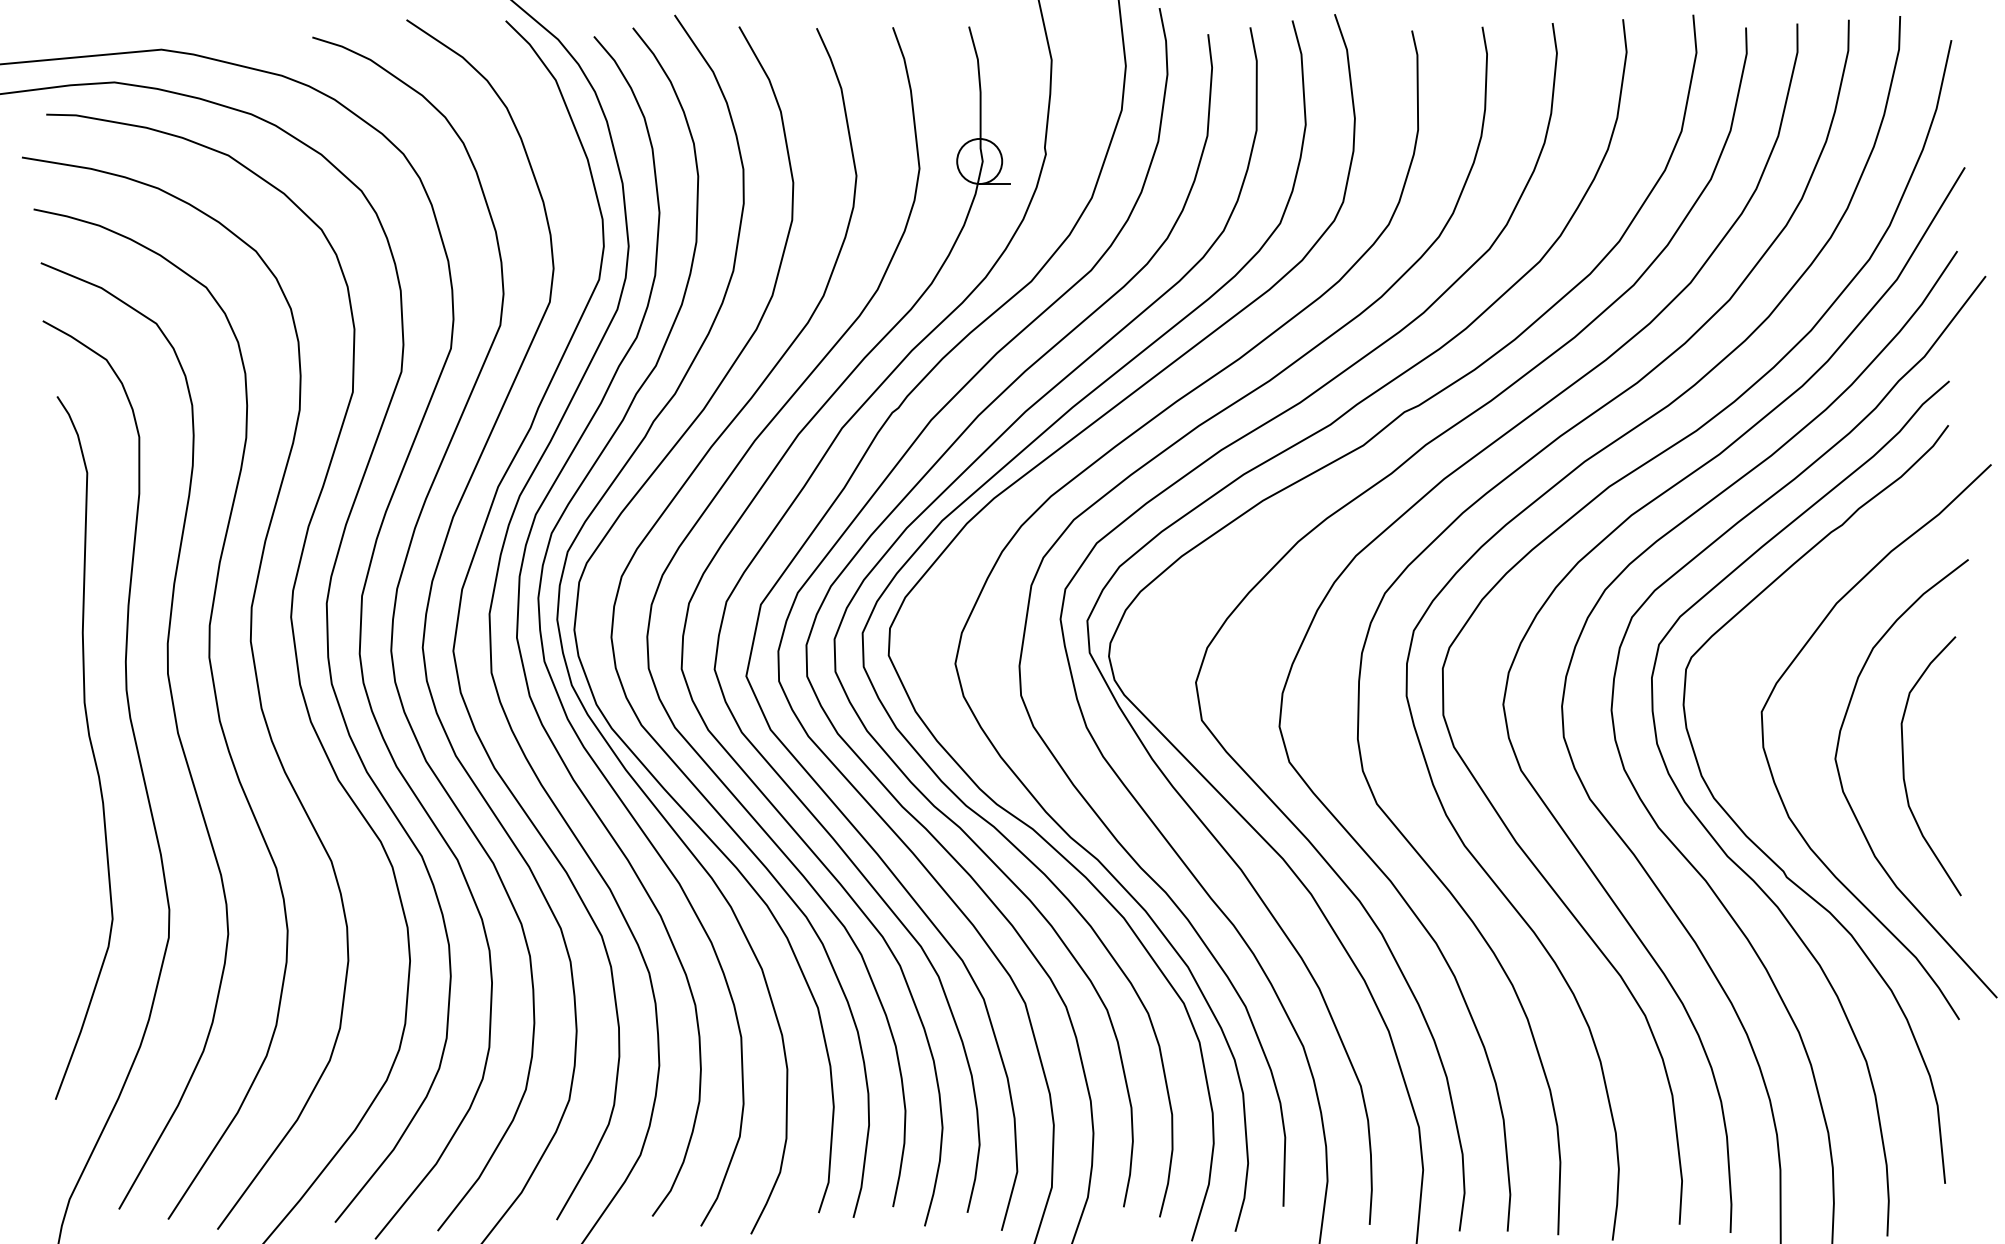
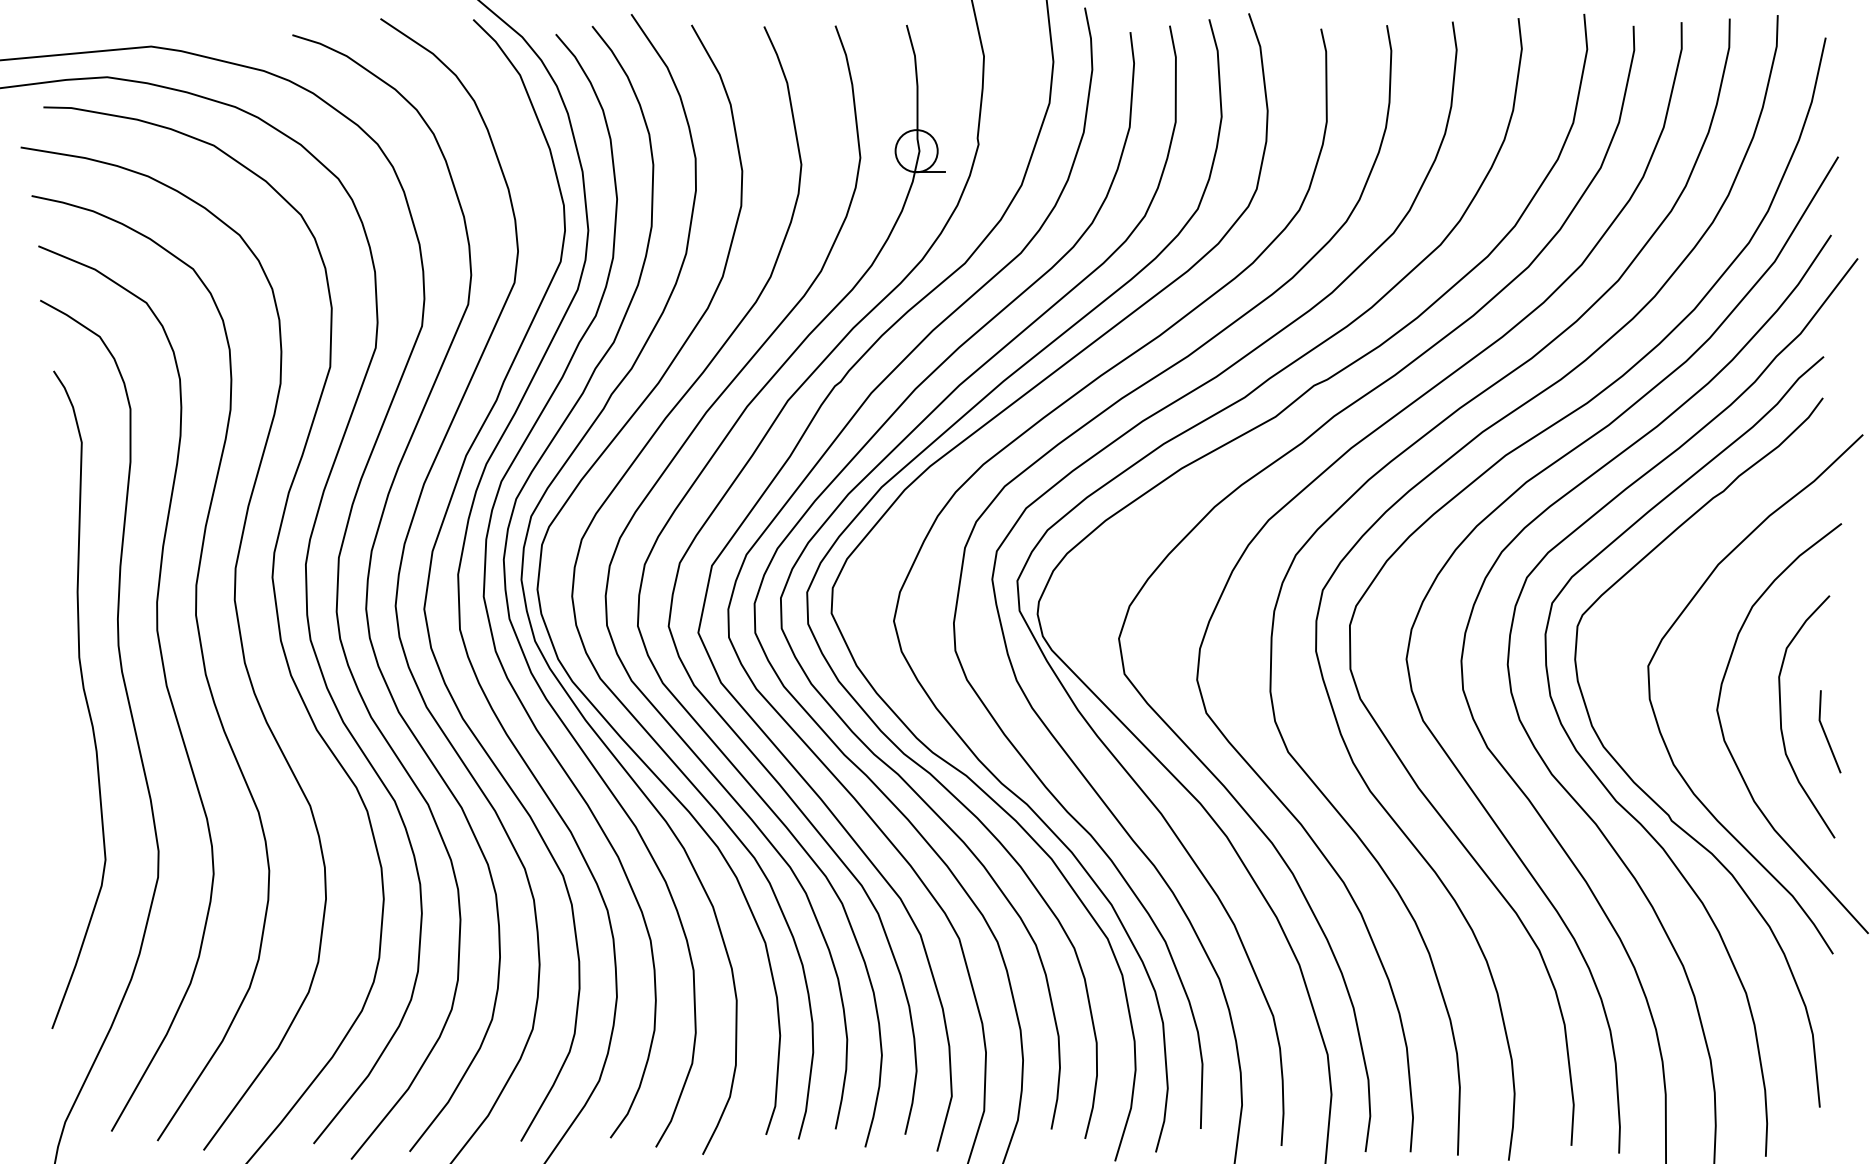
line: (1951, 783) -> (1825, 733), added

